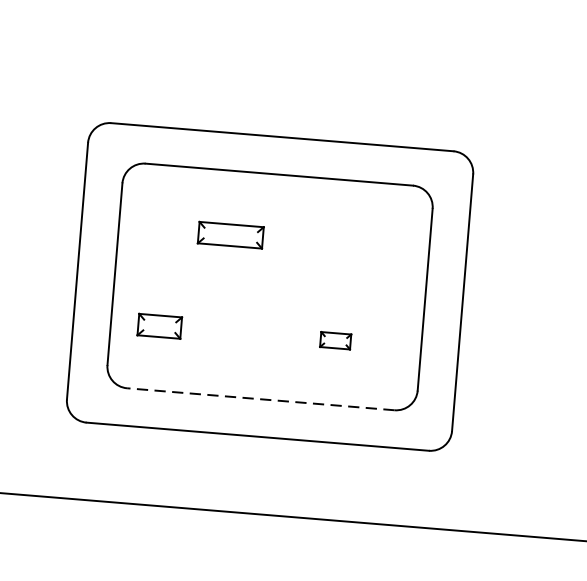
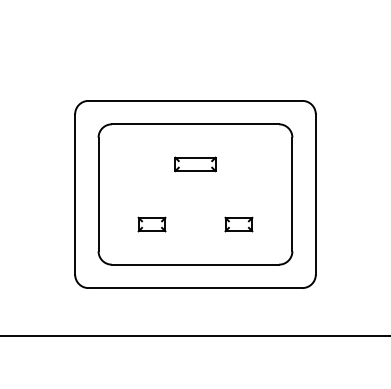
part: (230, 235) -> (195, 164), moved
part: (158, 326) -> (151, 224), moved
part: (334, 340) -> (238, 224), size x1.43
line: (260, 398) -> (195, 264), dashed -> solid

